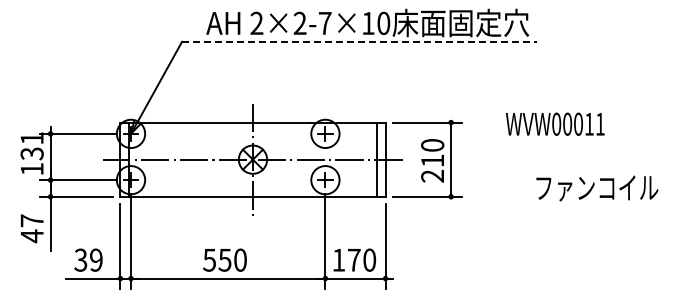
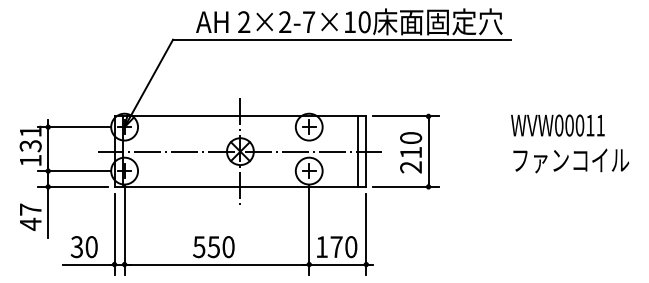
line: (359, 41) -> (341, 39), dashed -> solid
text: (555, 123) -> (558, 124), moved
text: (597, 188) -> (571, 160), moved
text: (96, 259) -> (91, 246), 39 -> 30

